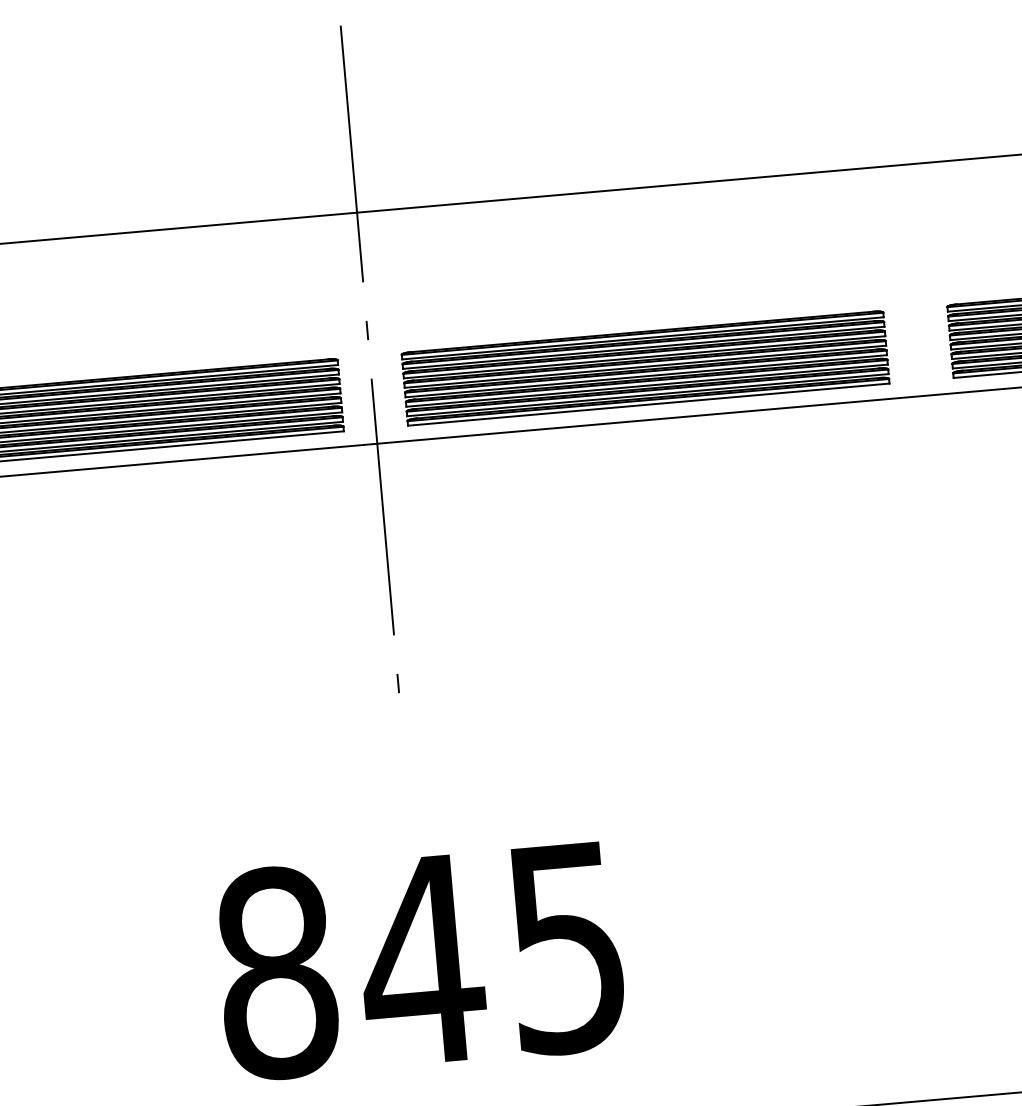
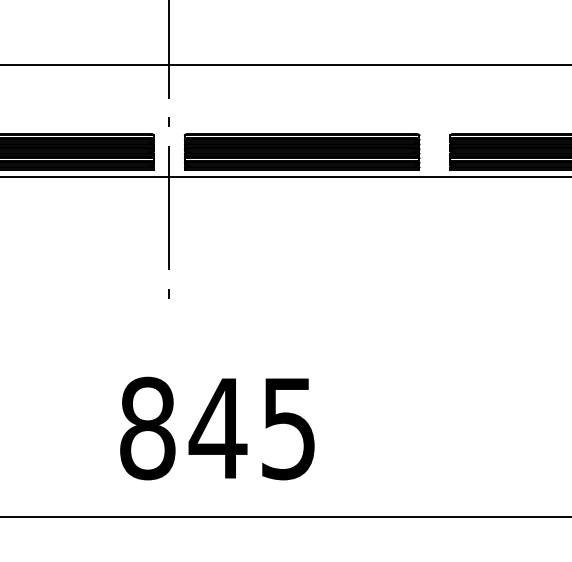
text: (420, 960) -> (217, 428), moved

